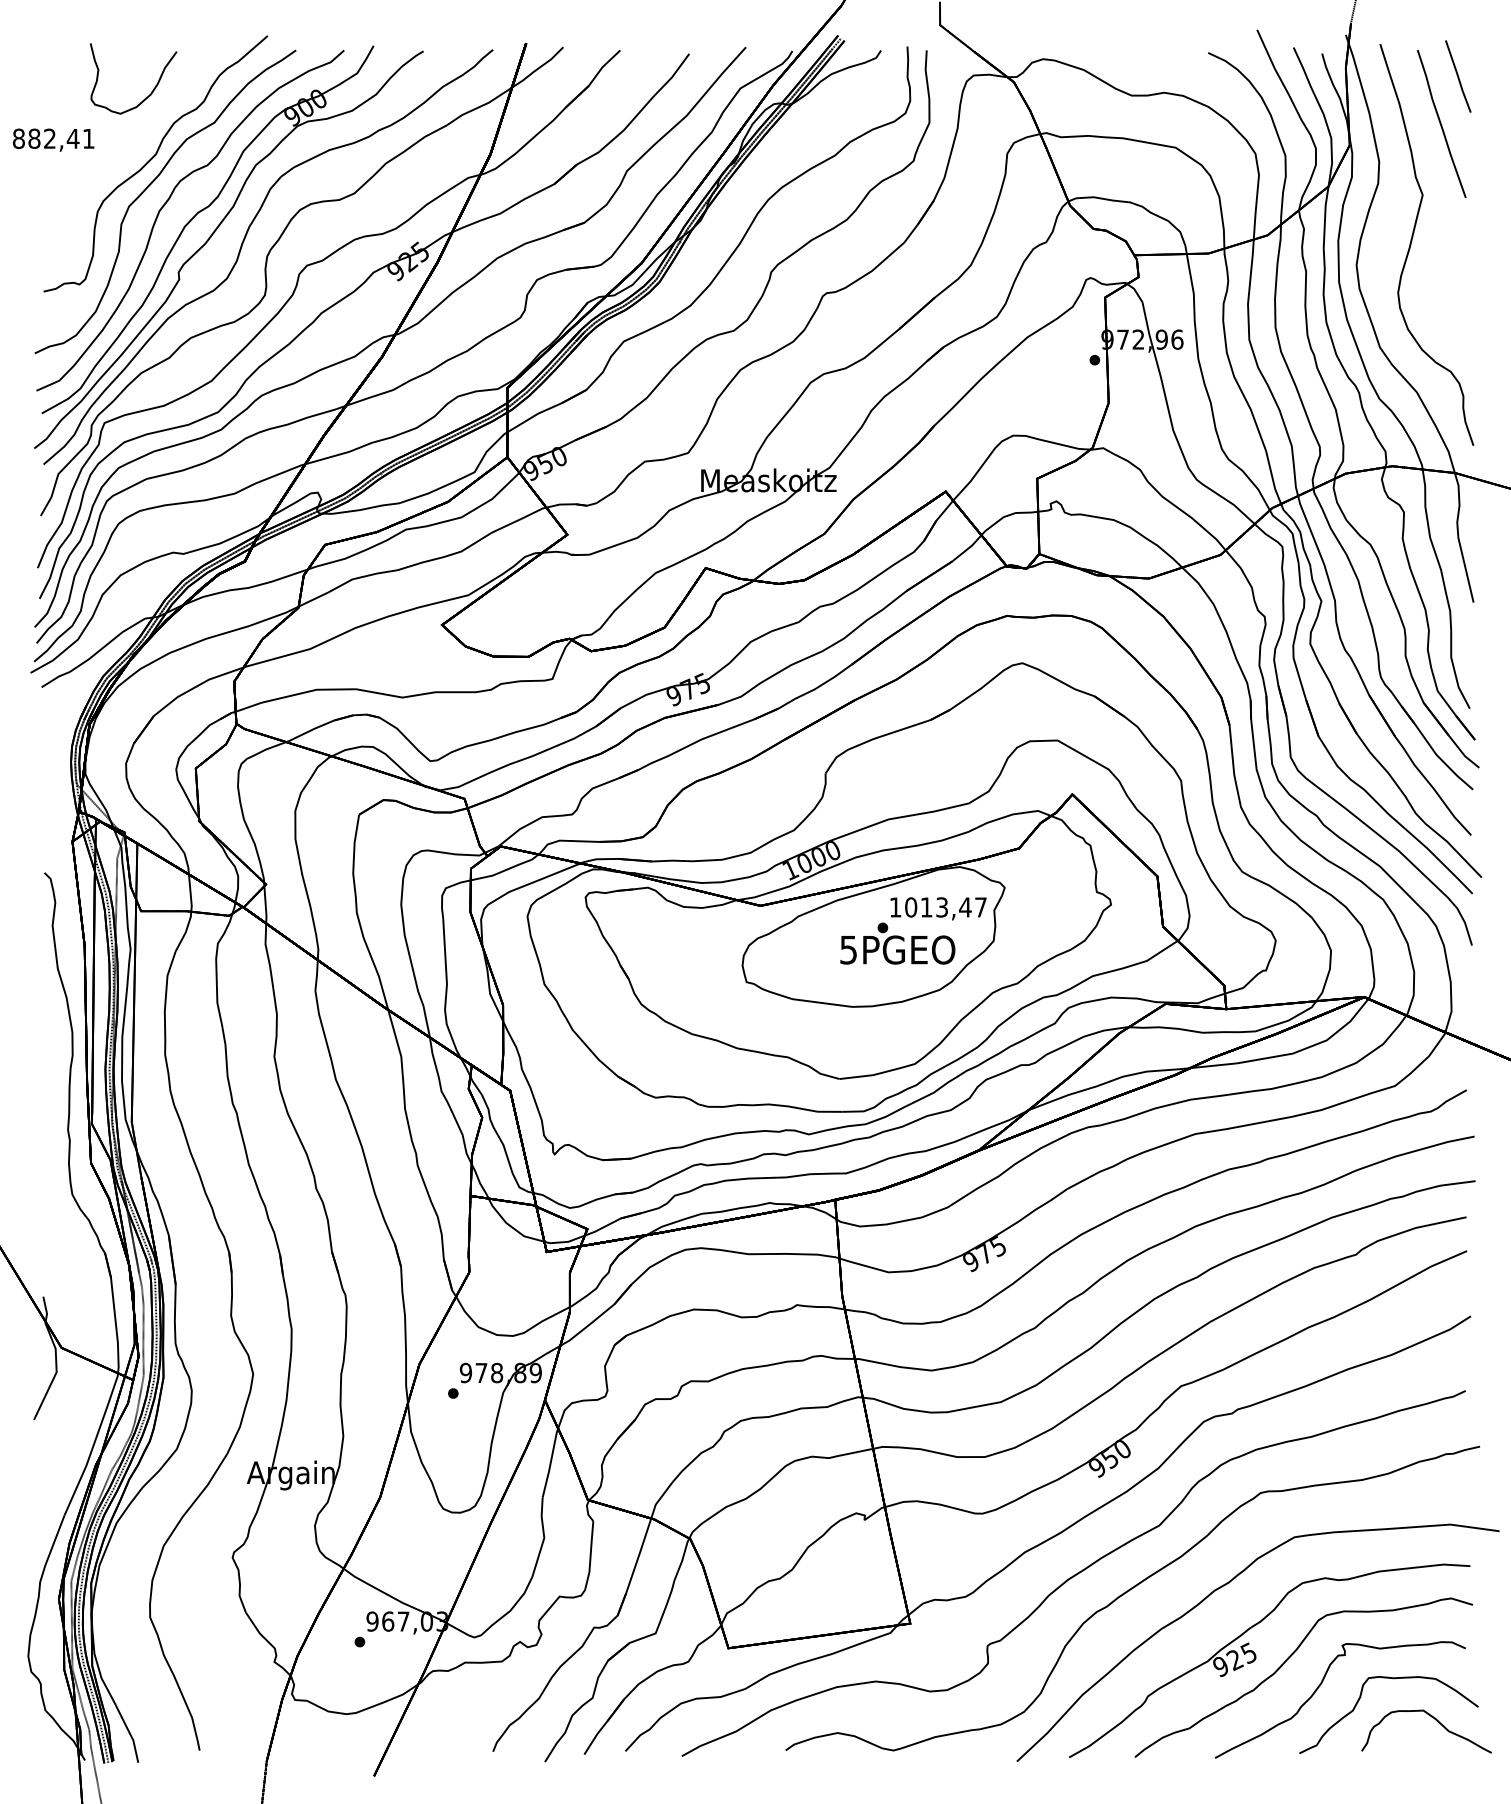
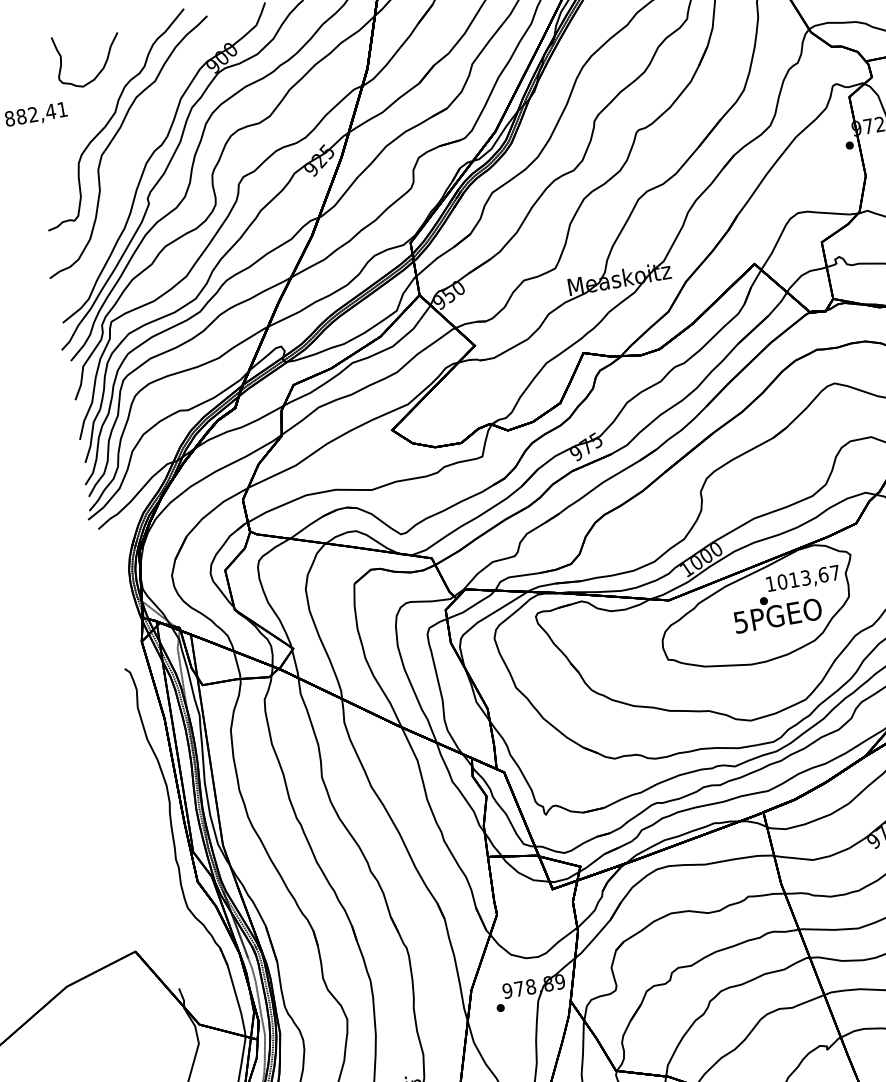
curve: (168, 201) -> (130, 146), removed
text: (965, 907) -> (823, 574), 1013,47 -> 1013,67

